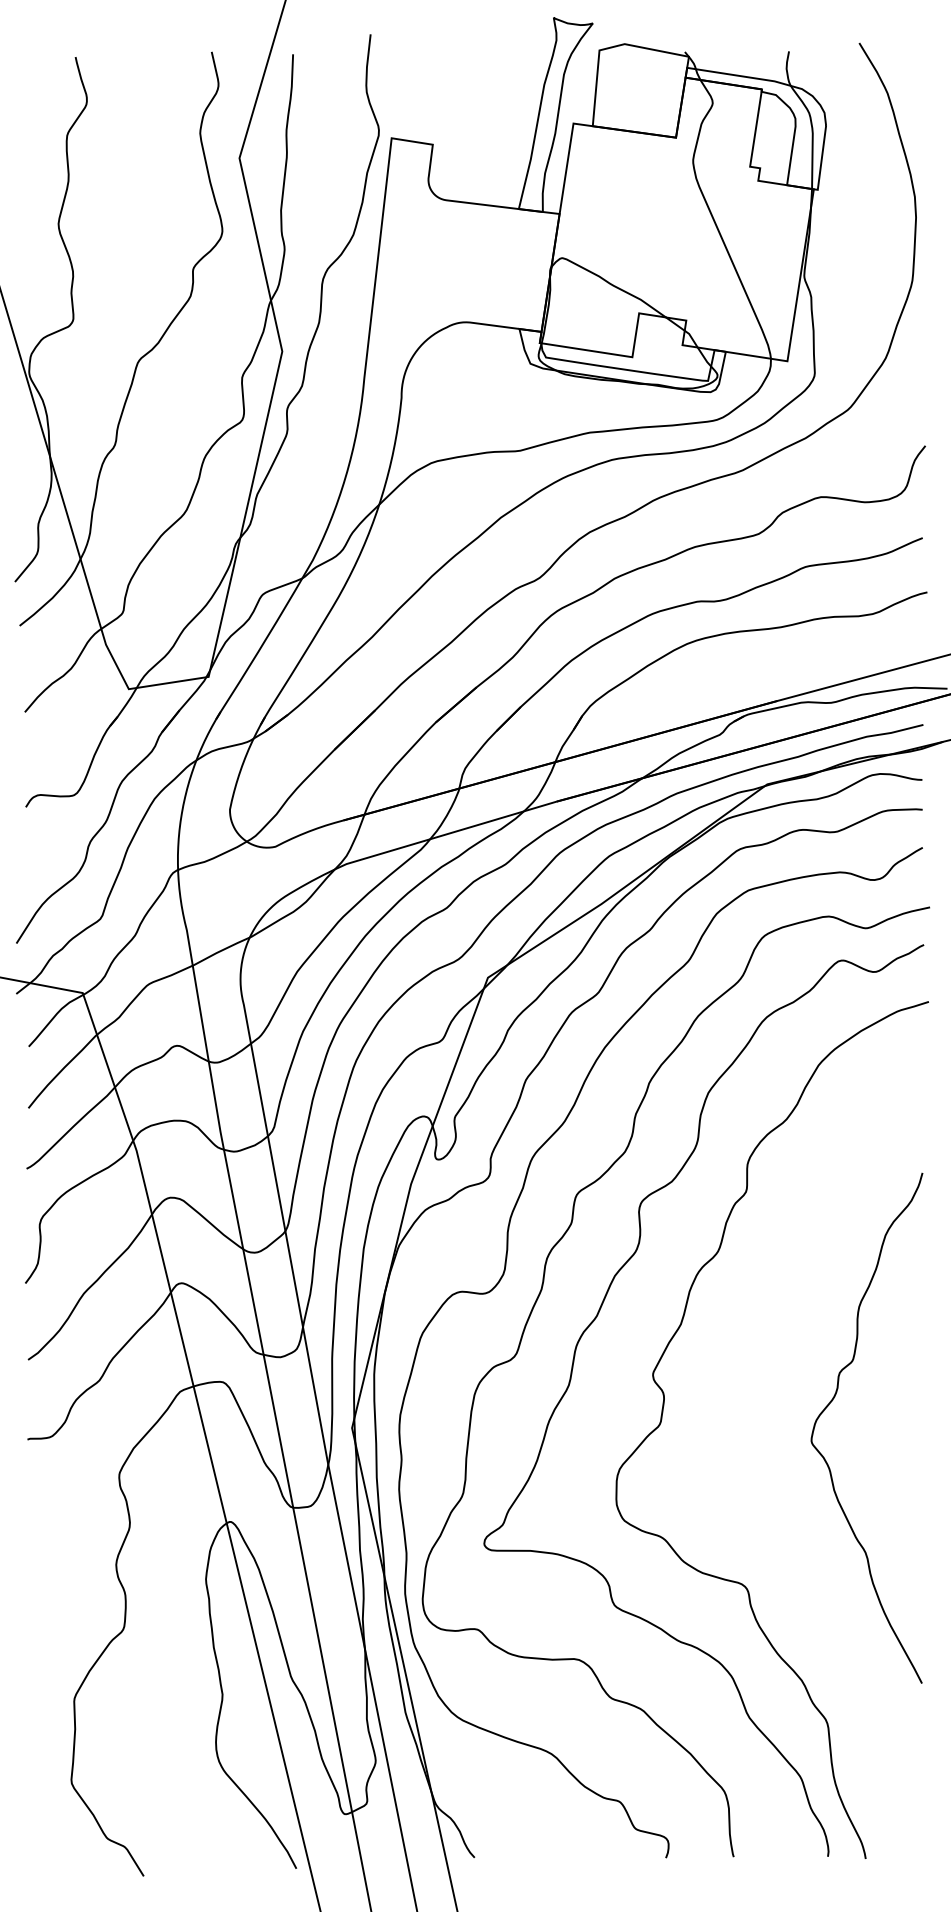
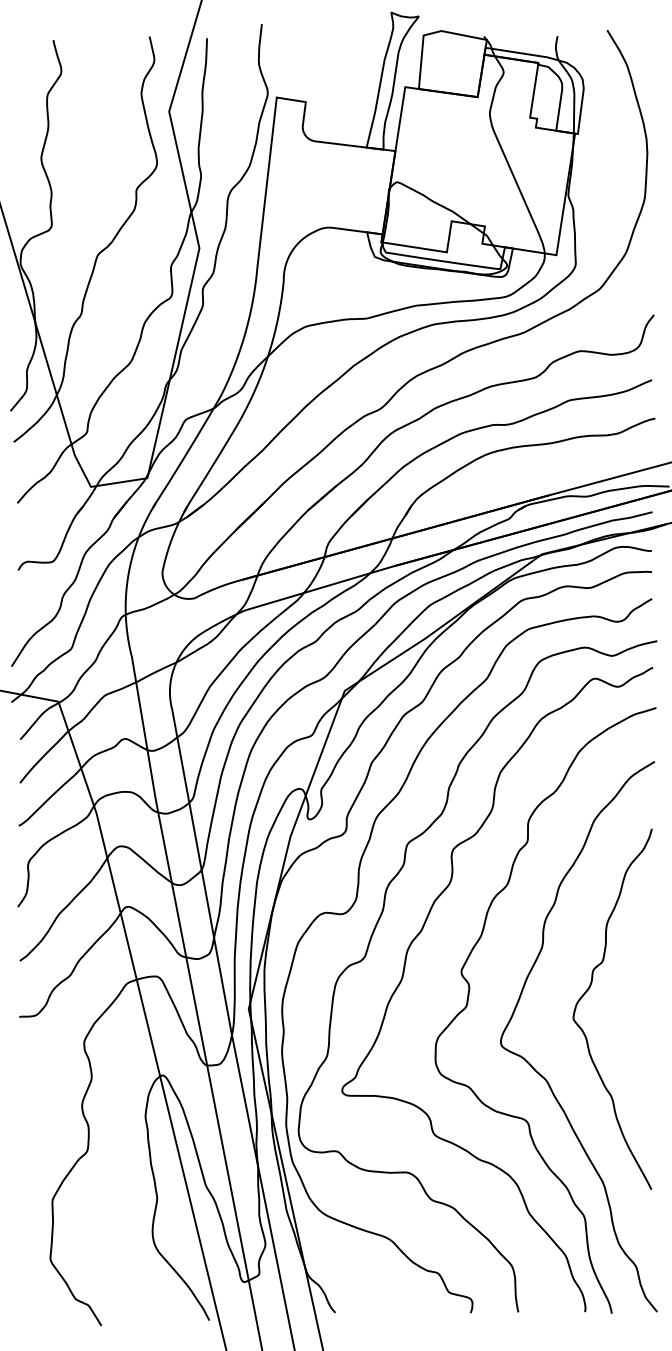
curve: (764, 1519) -> (540, 1073), added

